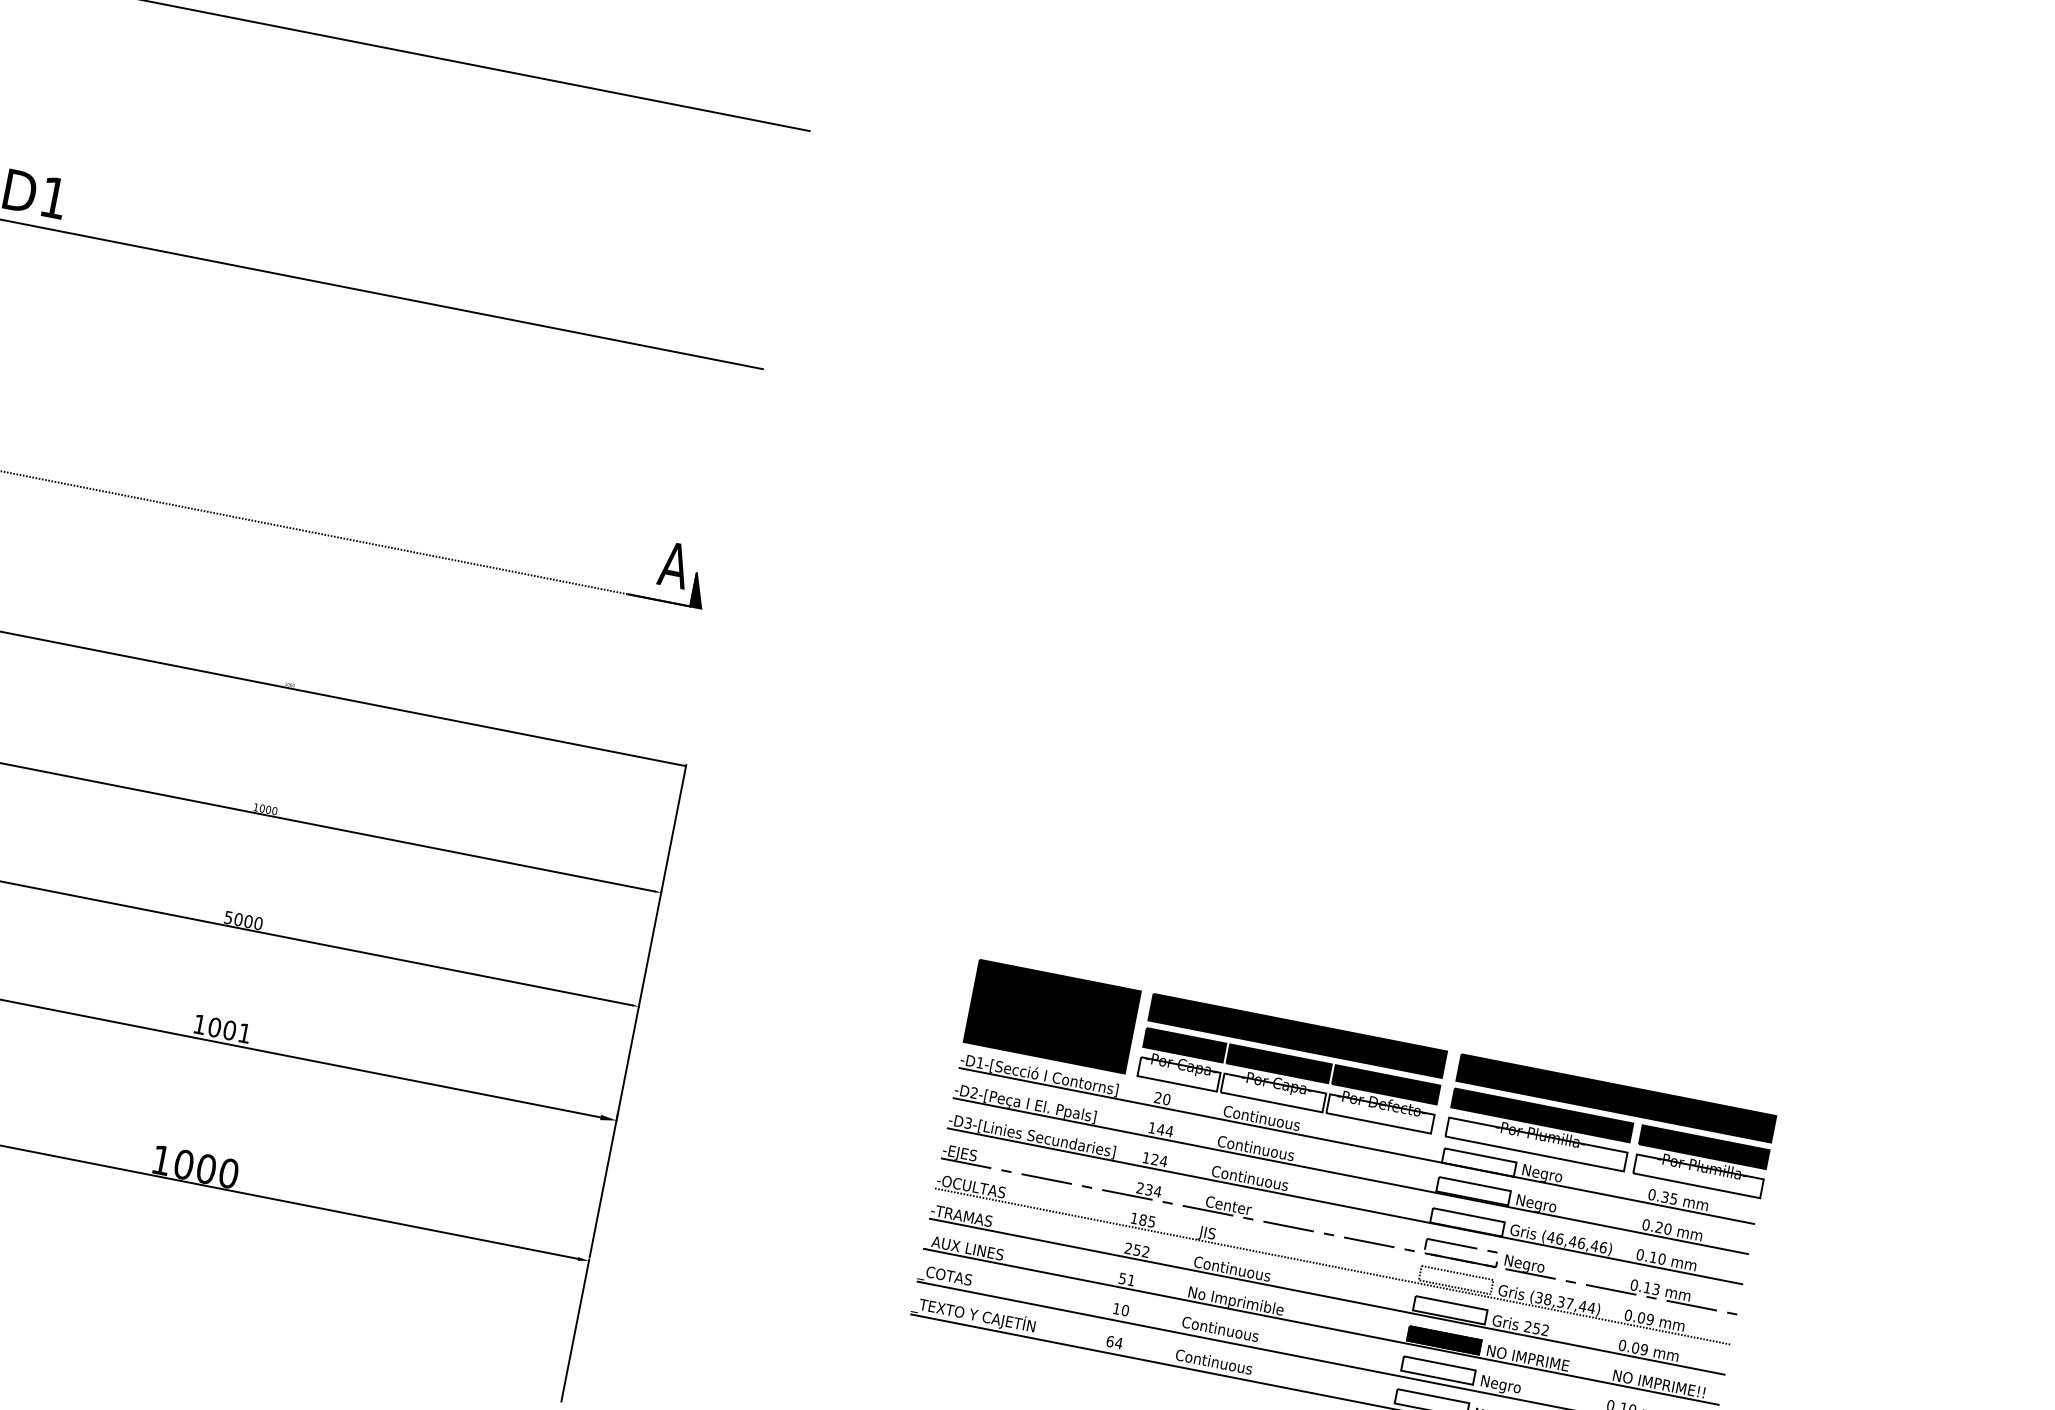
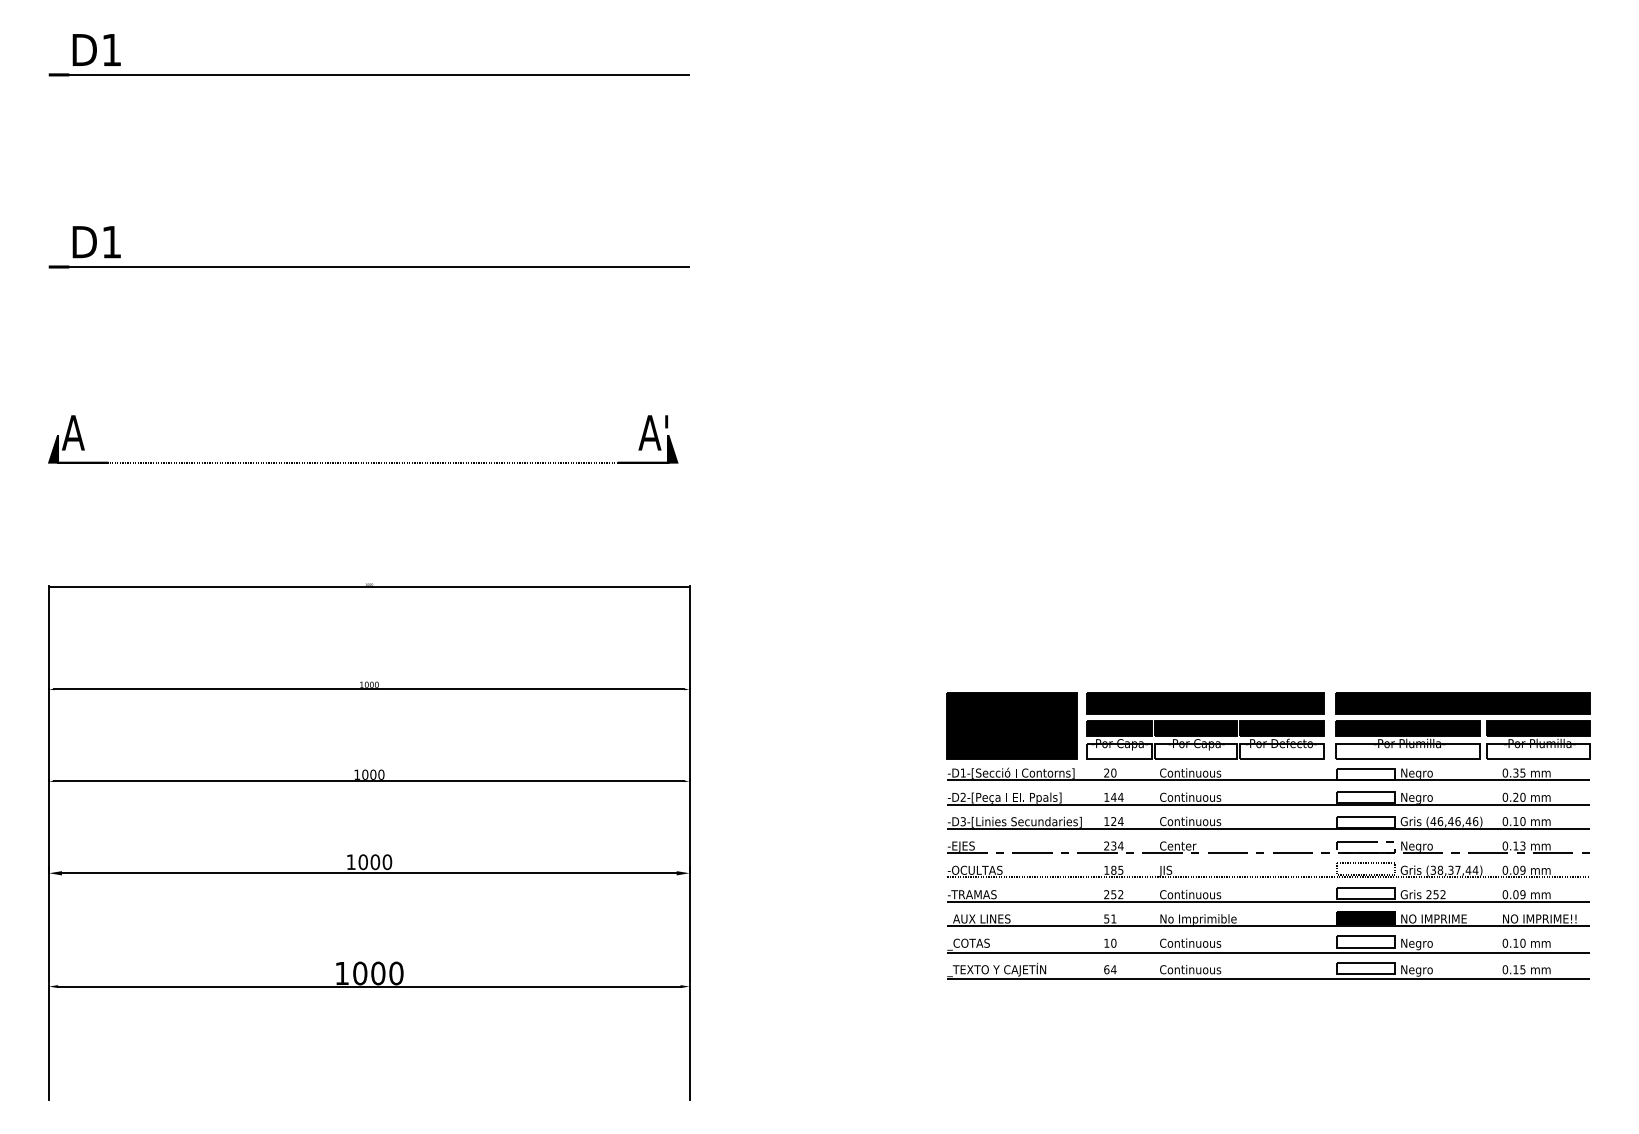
text: (697, 555) -> (666, 421), A -> A'
text: (229, 917) -> (357, 774), 5000 -> 1000
text: (244, 1033) -> (387, 862), 1001 -> 1000

